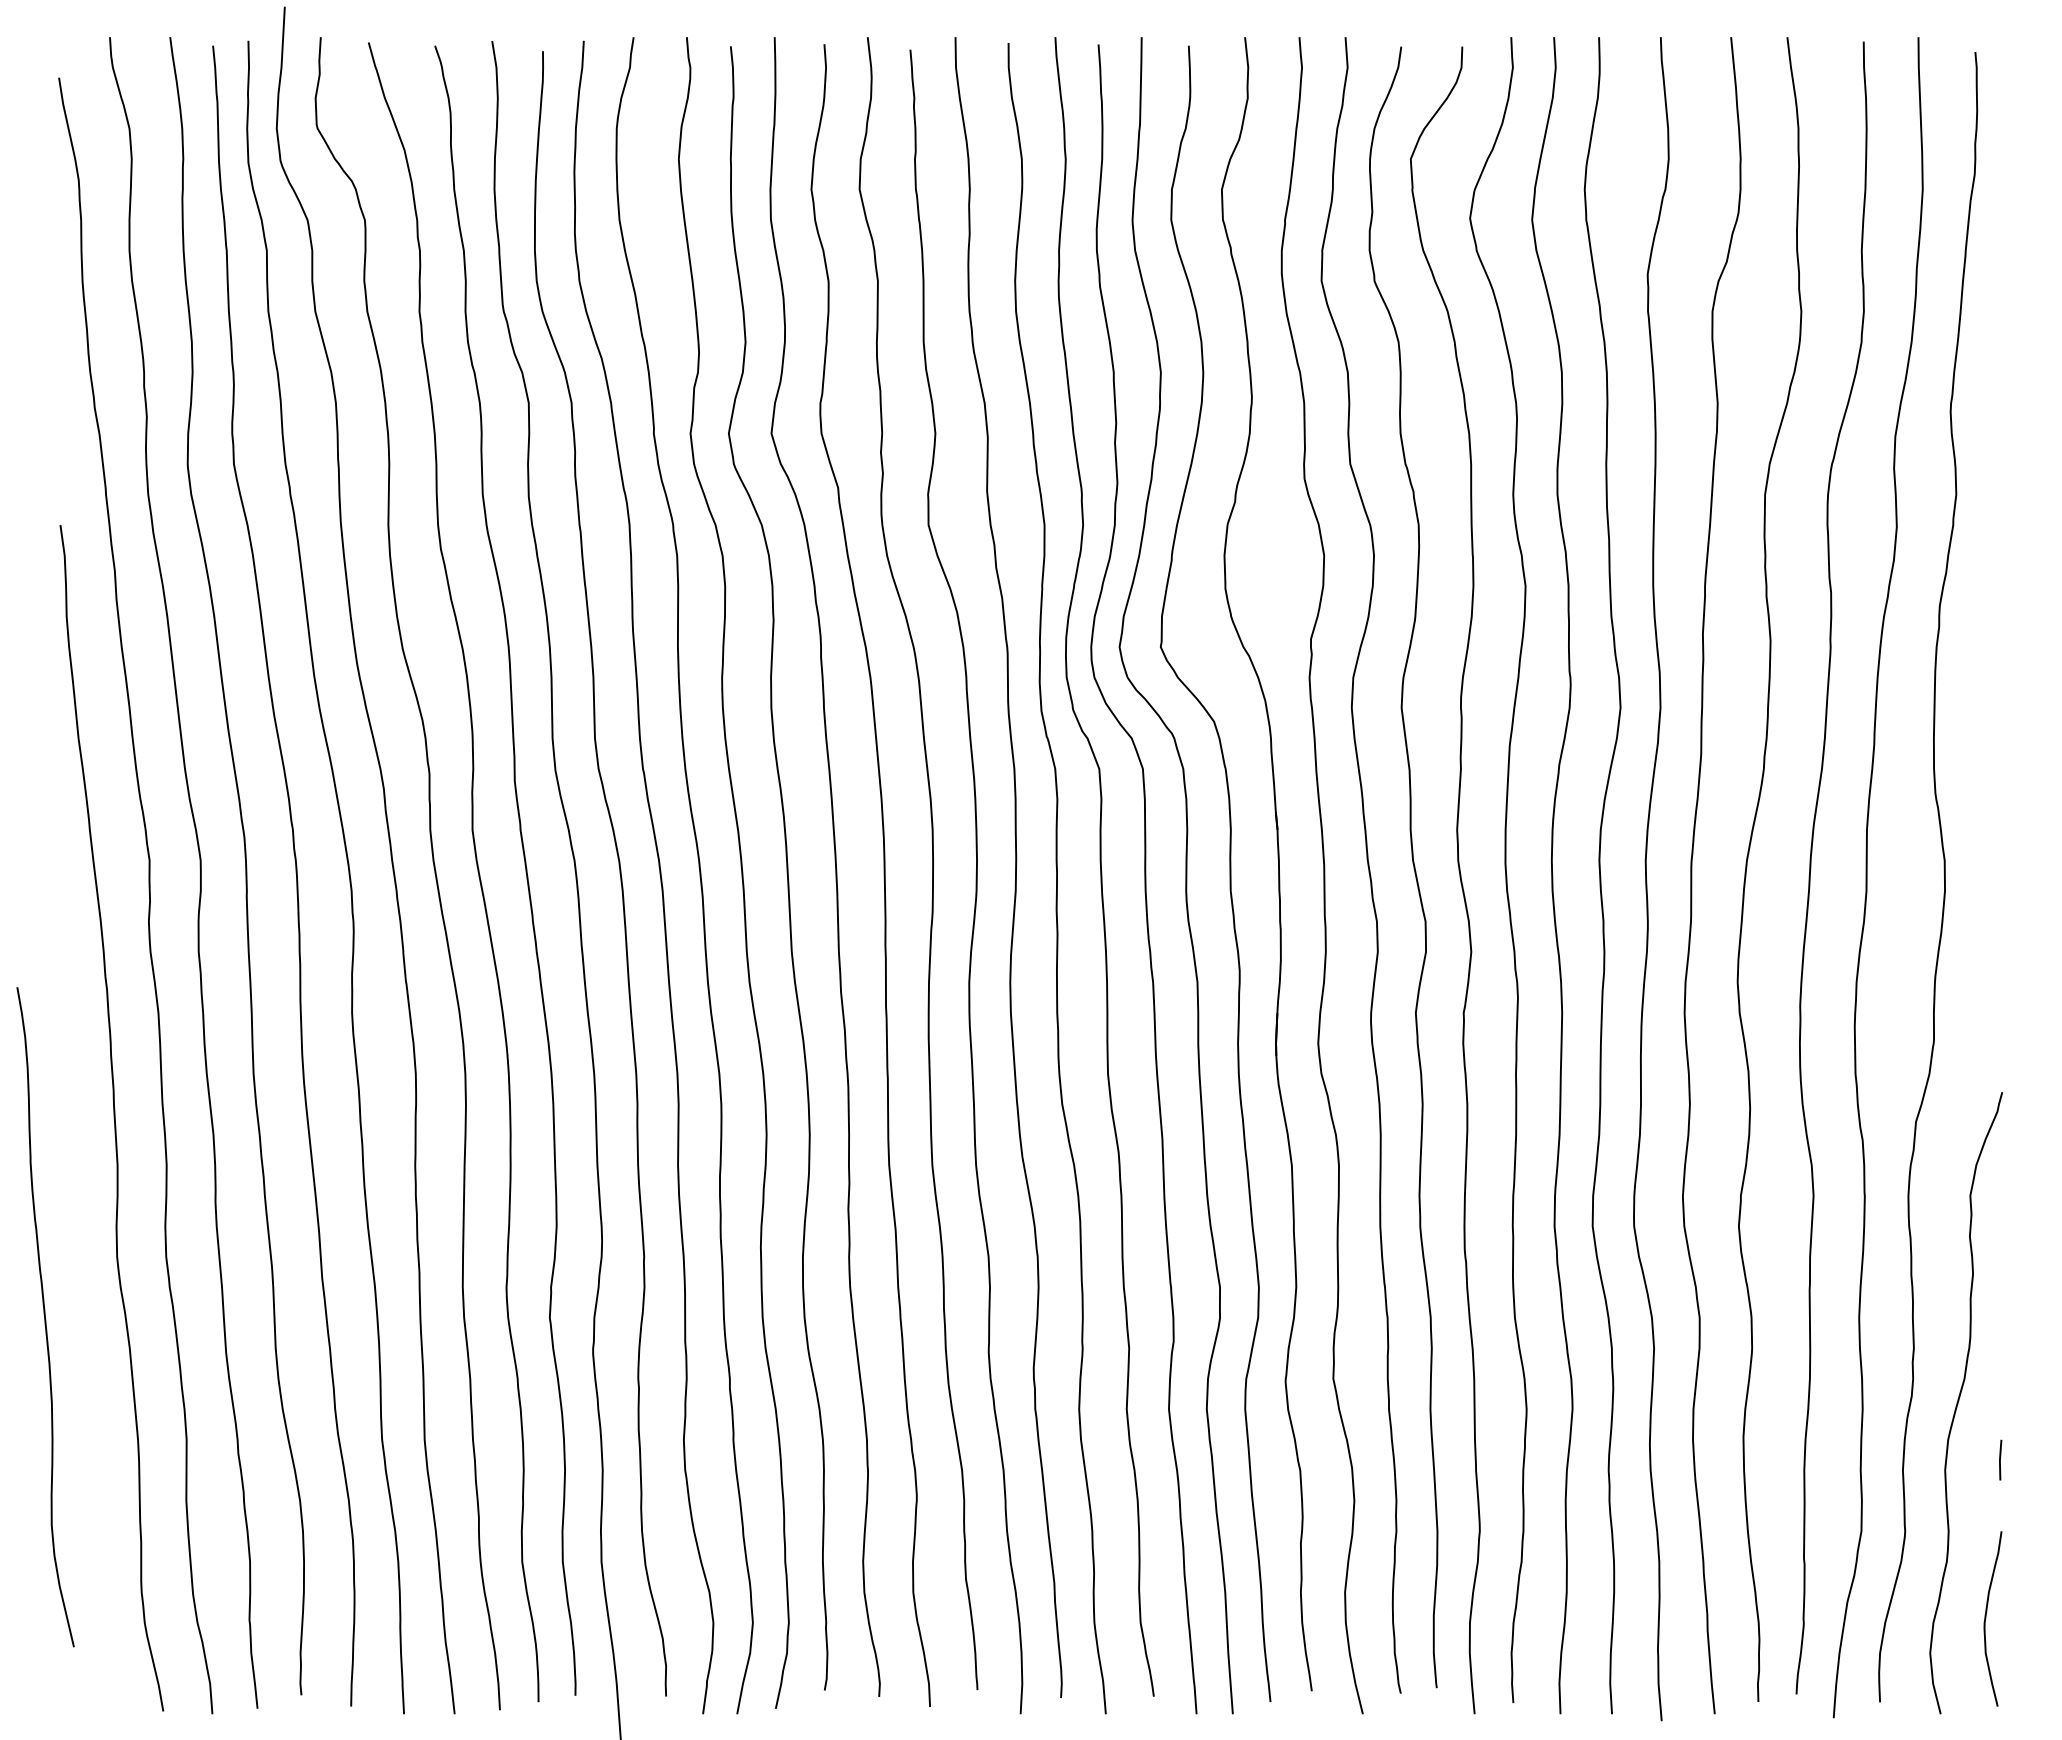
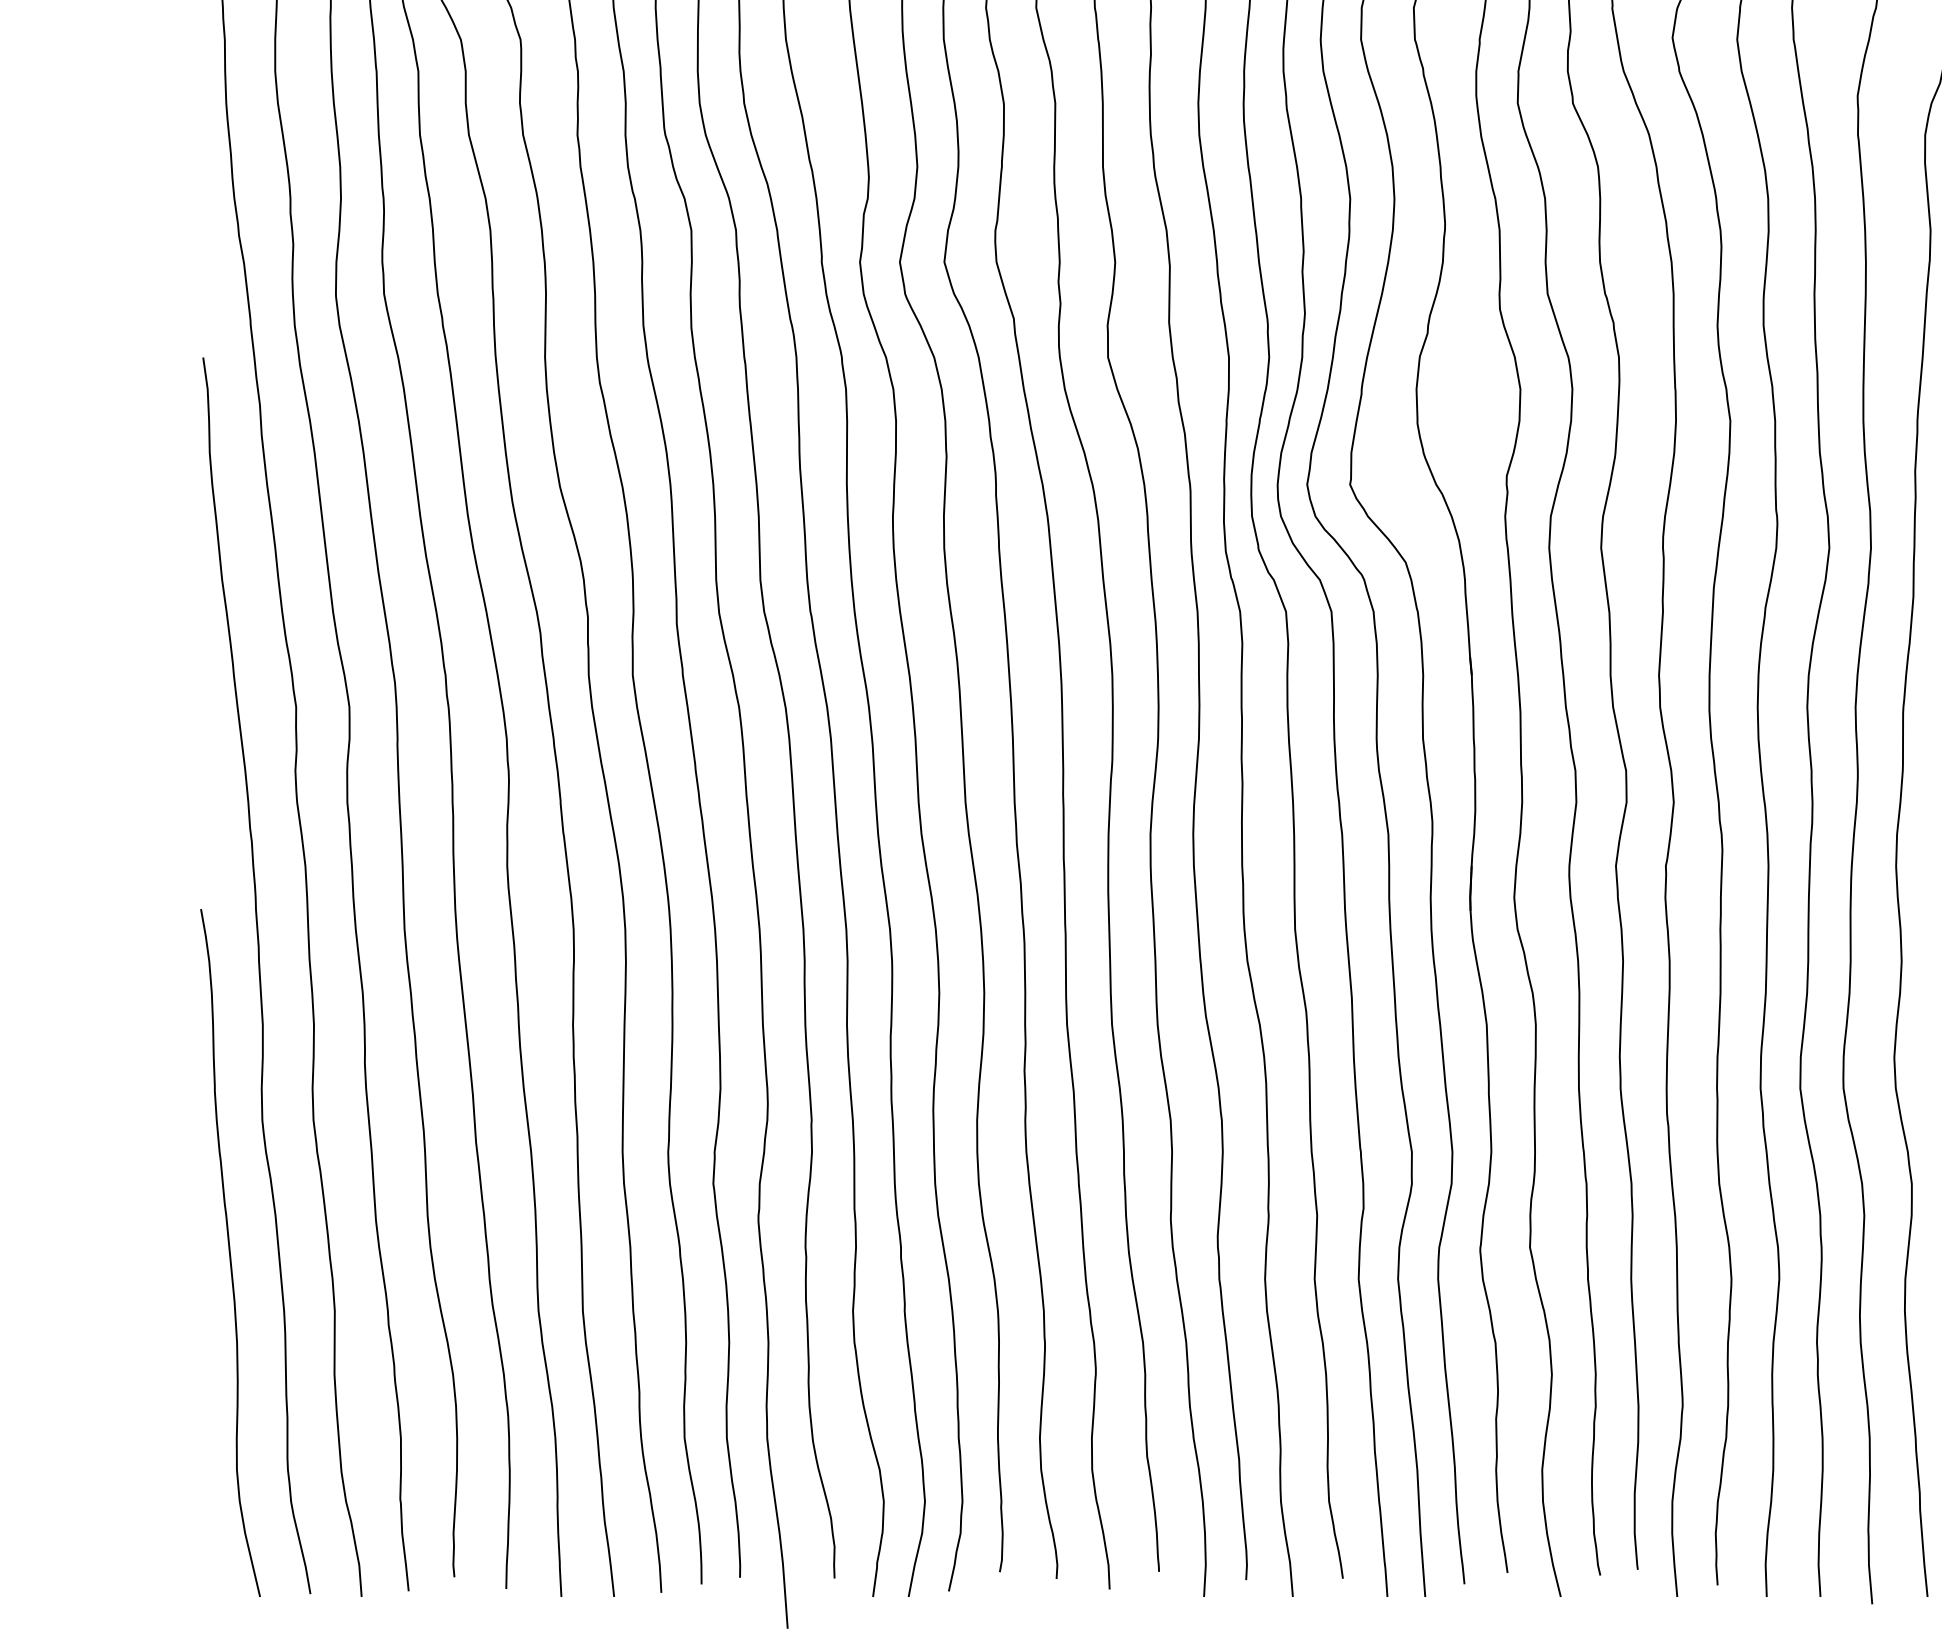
curve: (45, 1317) -> (230, 1253), moved

